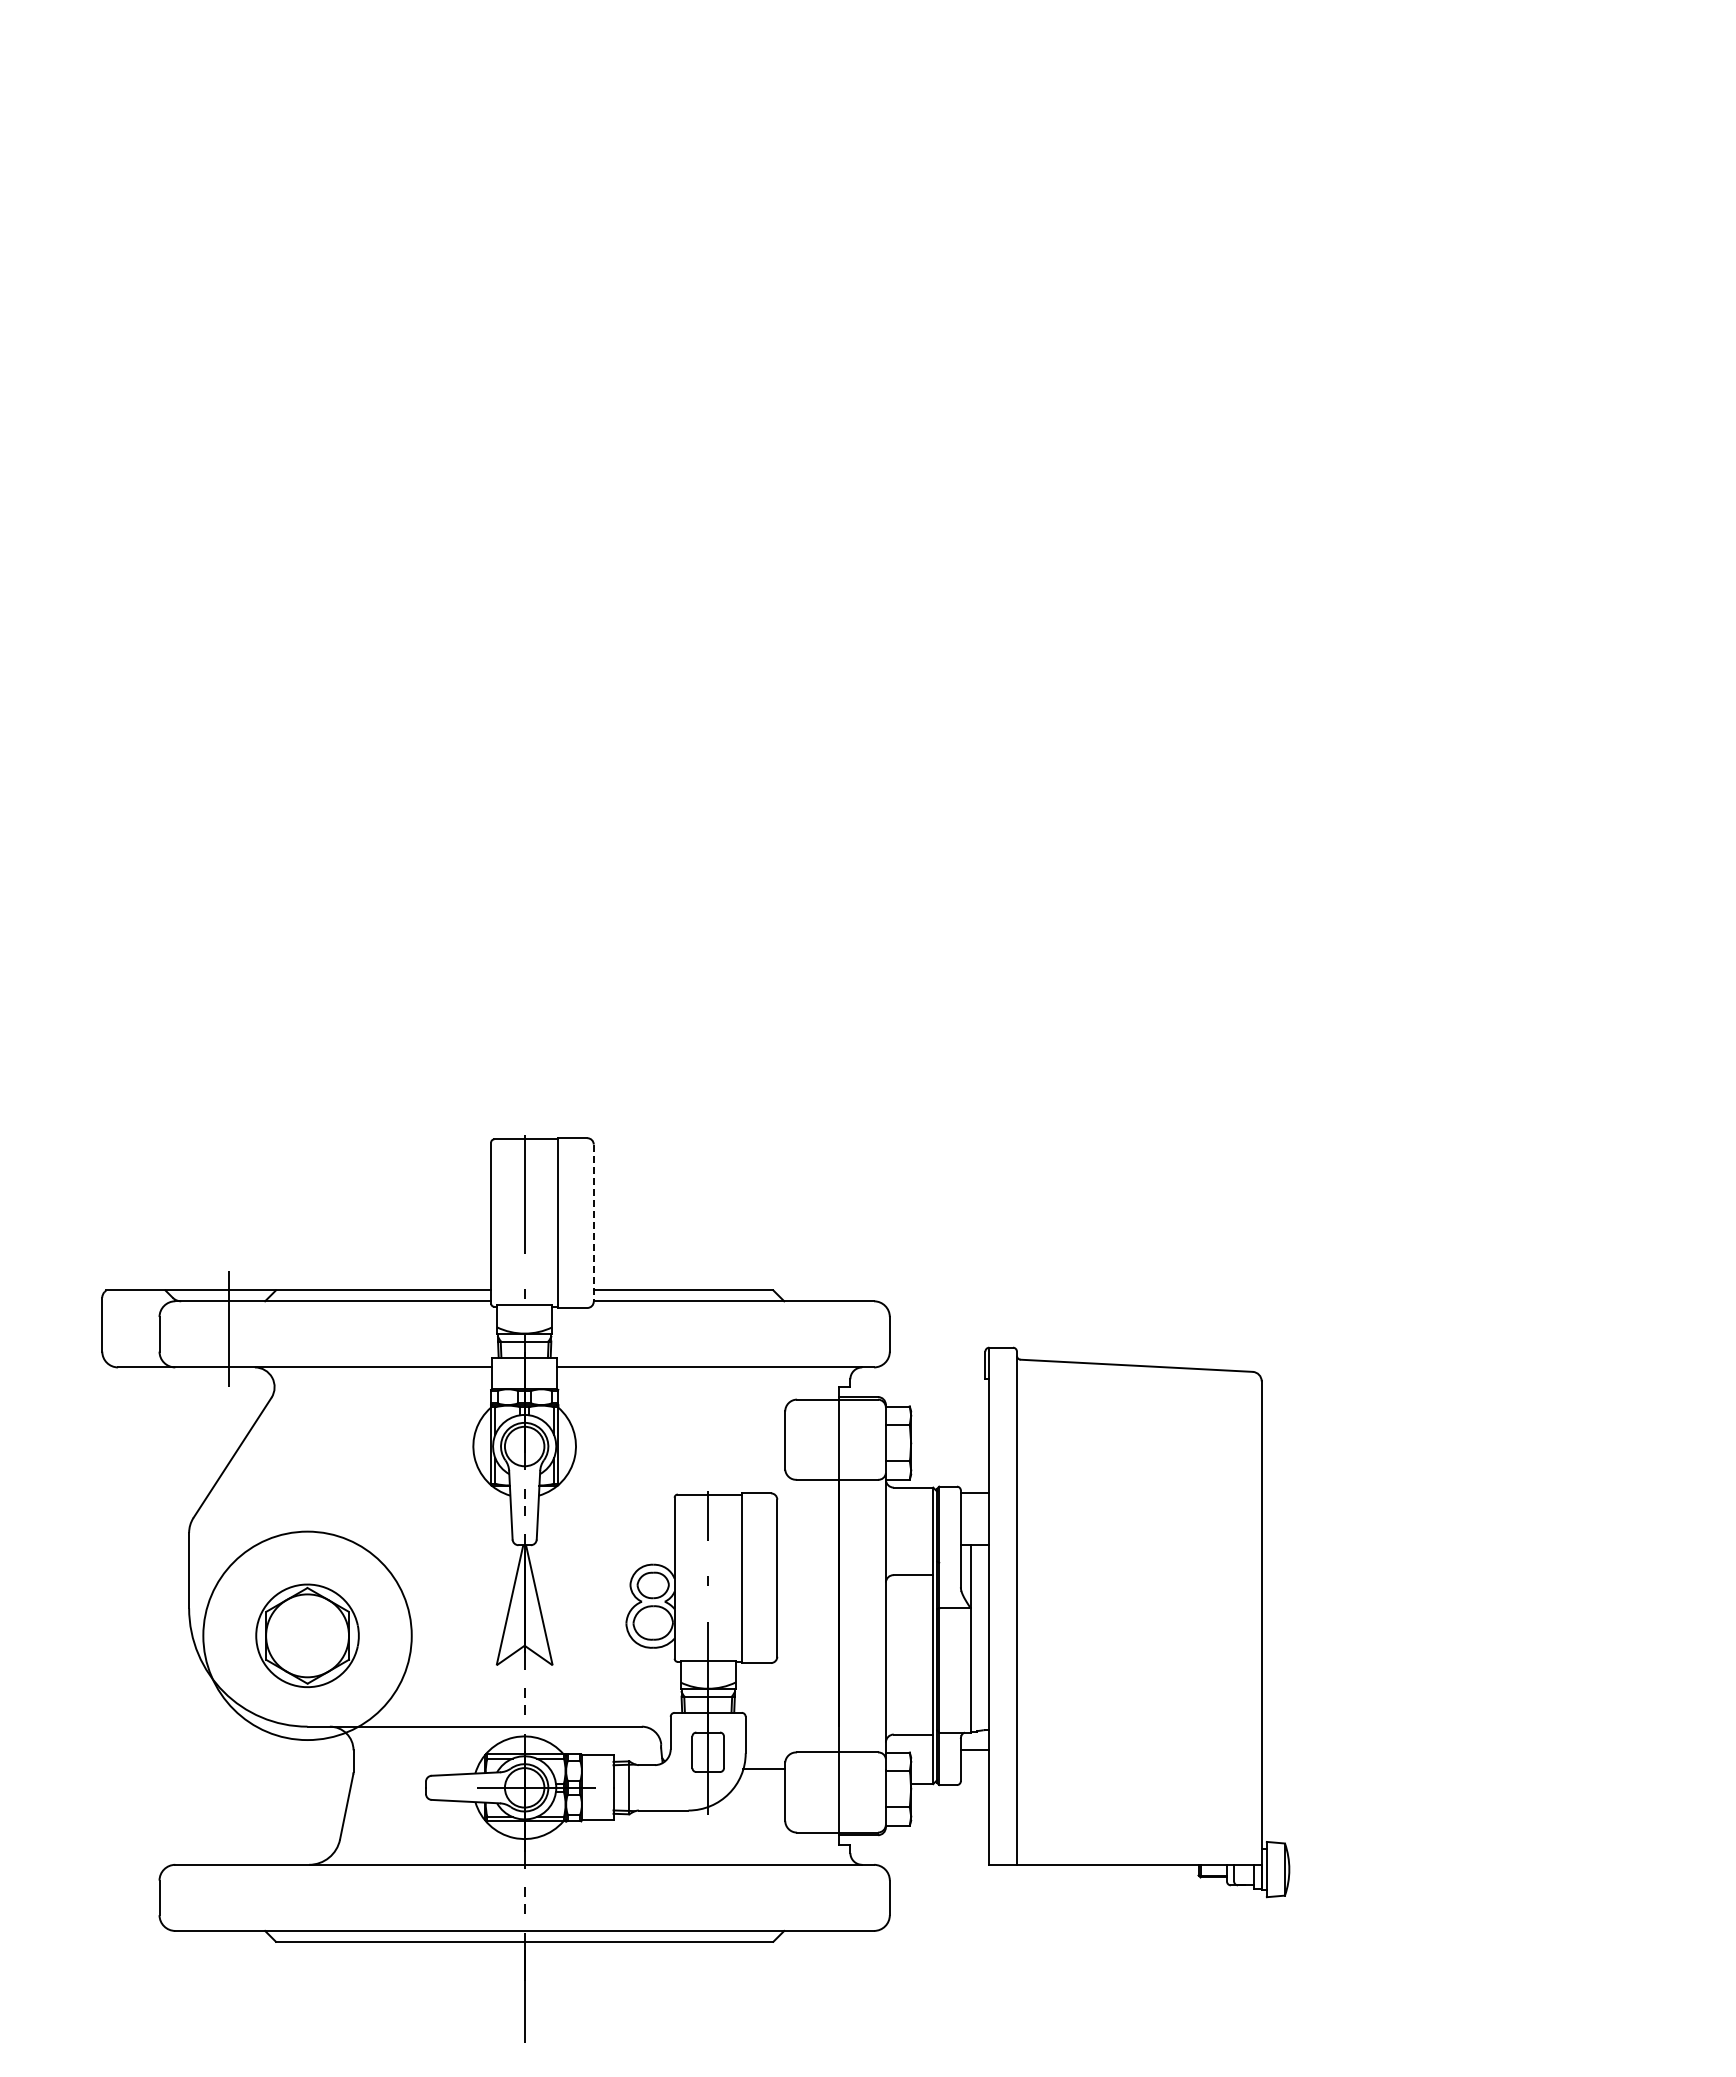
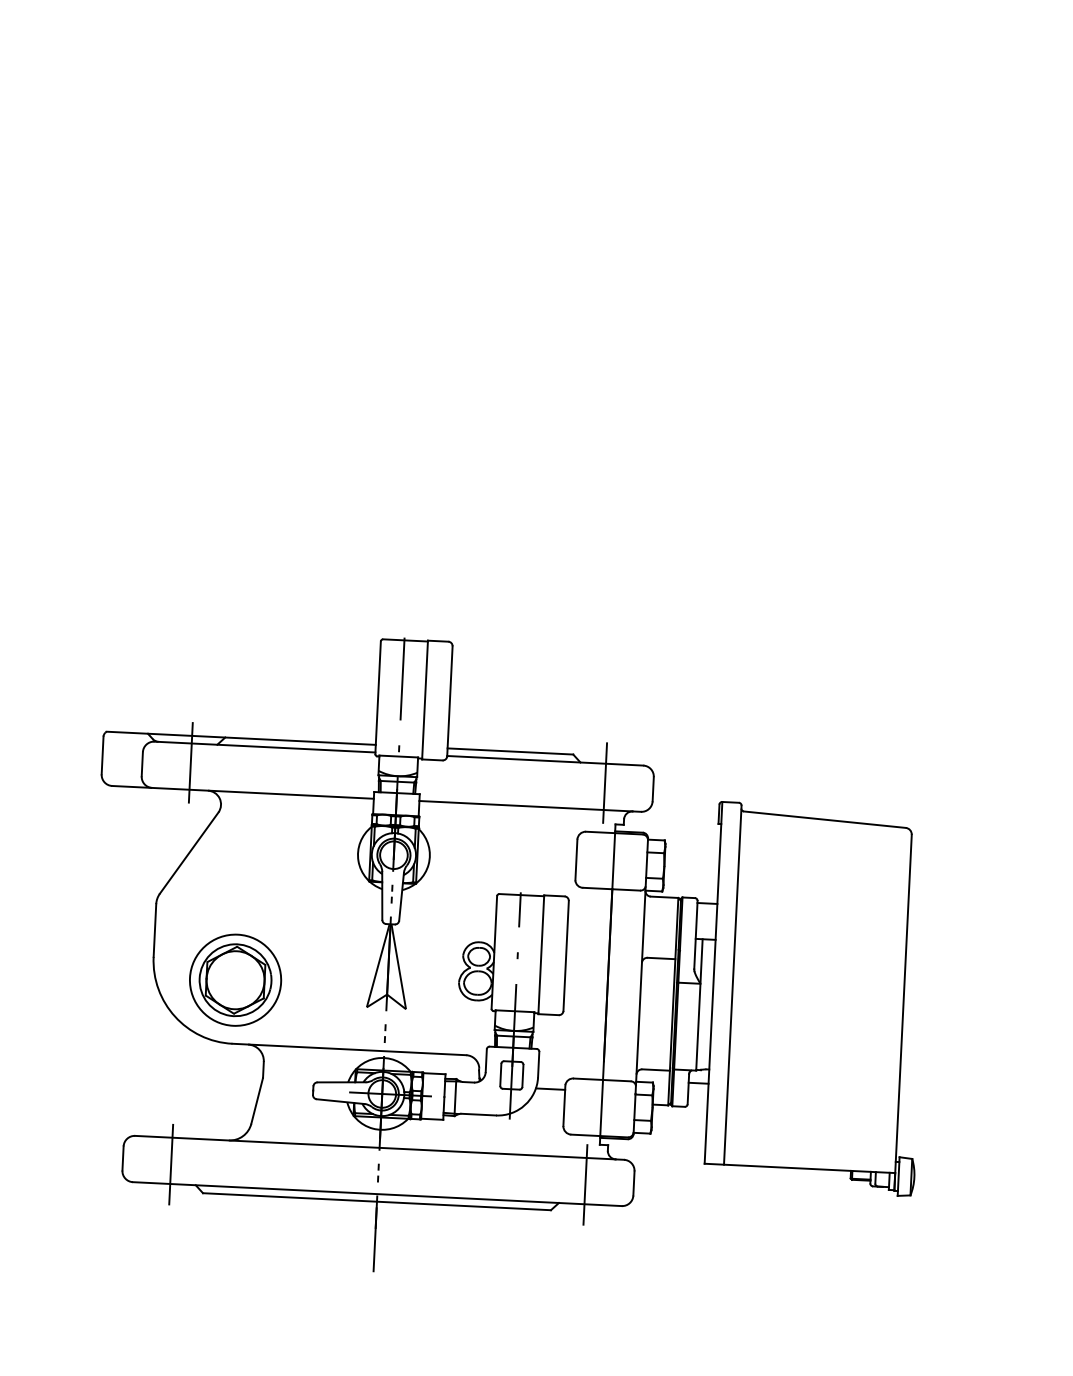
line: (593, 1223) -> (449, 701), dashed -> solid
line: (820, 1328) -> (604, 782), added
circle: (307, 1635) -> (235, 979), size x0.62
line: (228, 1903) -> (171, 1164), added
line: (820, 1903) -> (585, 1185), added

